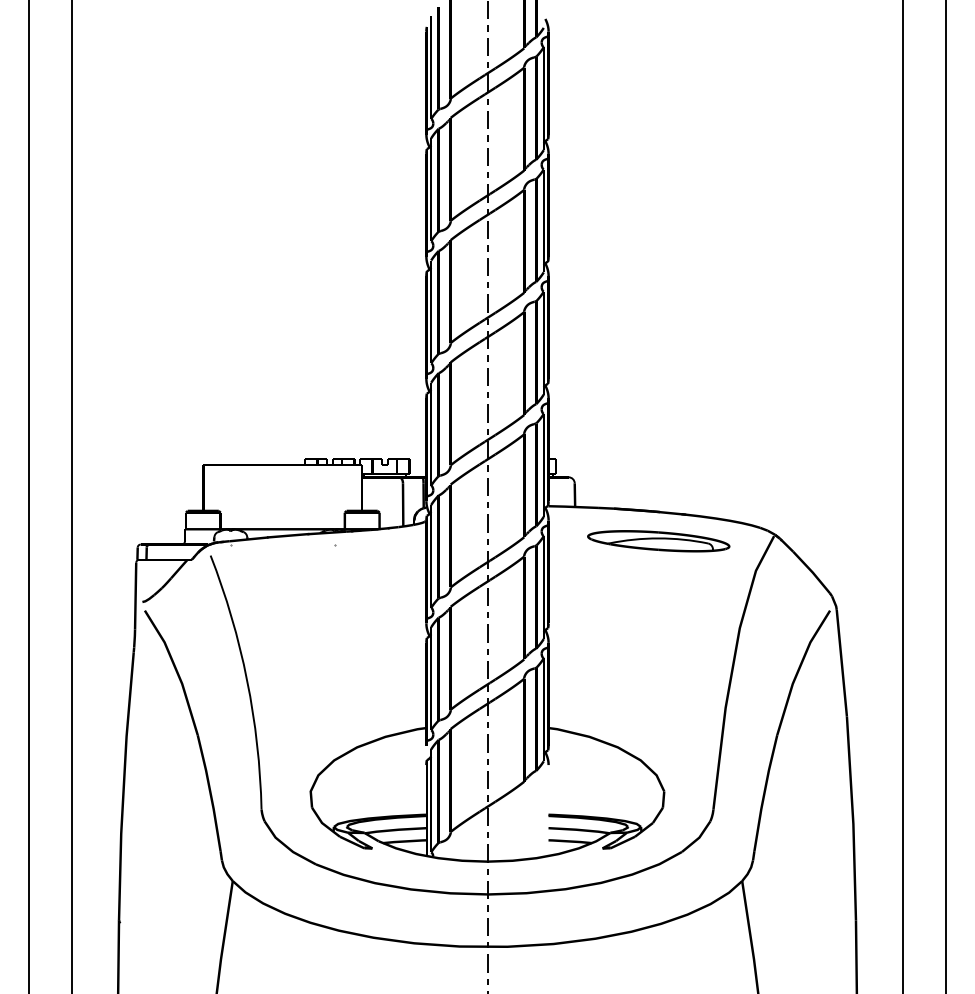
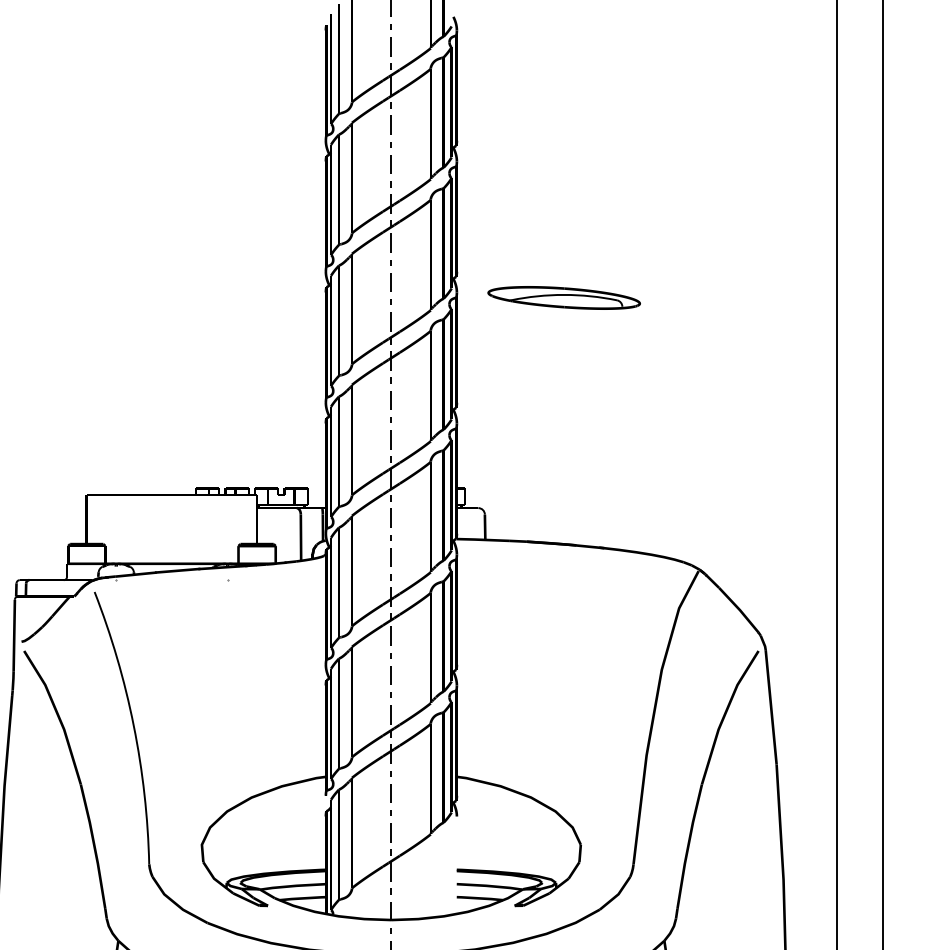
part: (658, 541) -> (563, 298), moved

